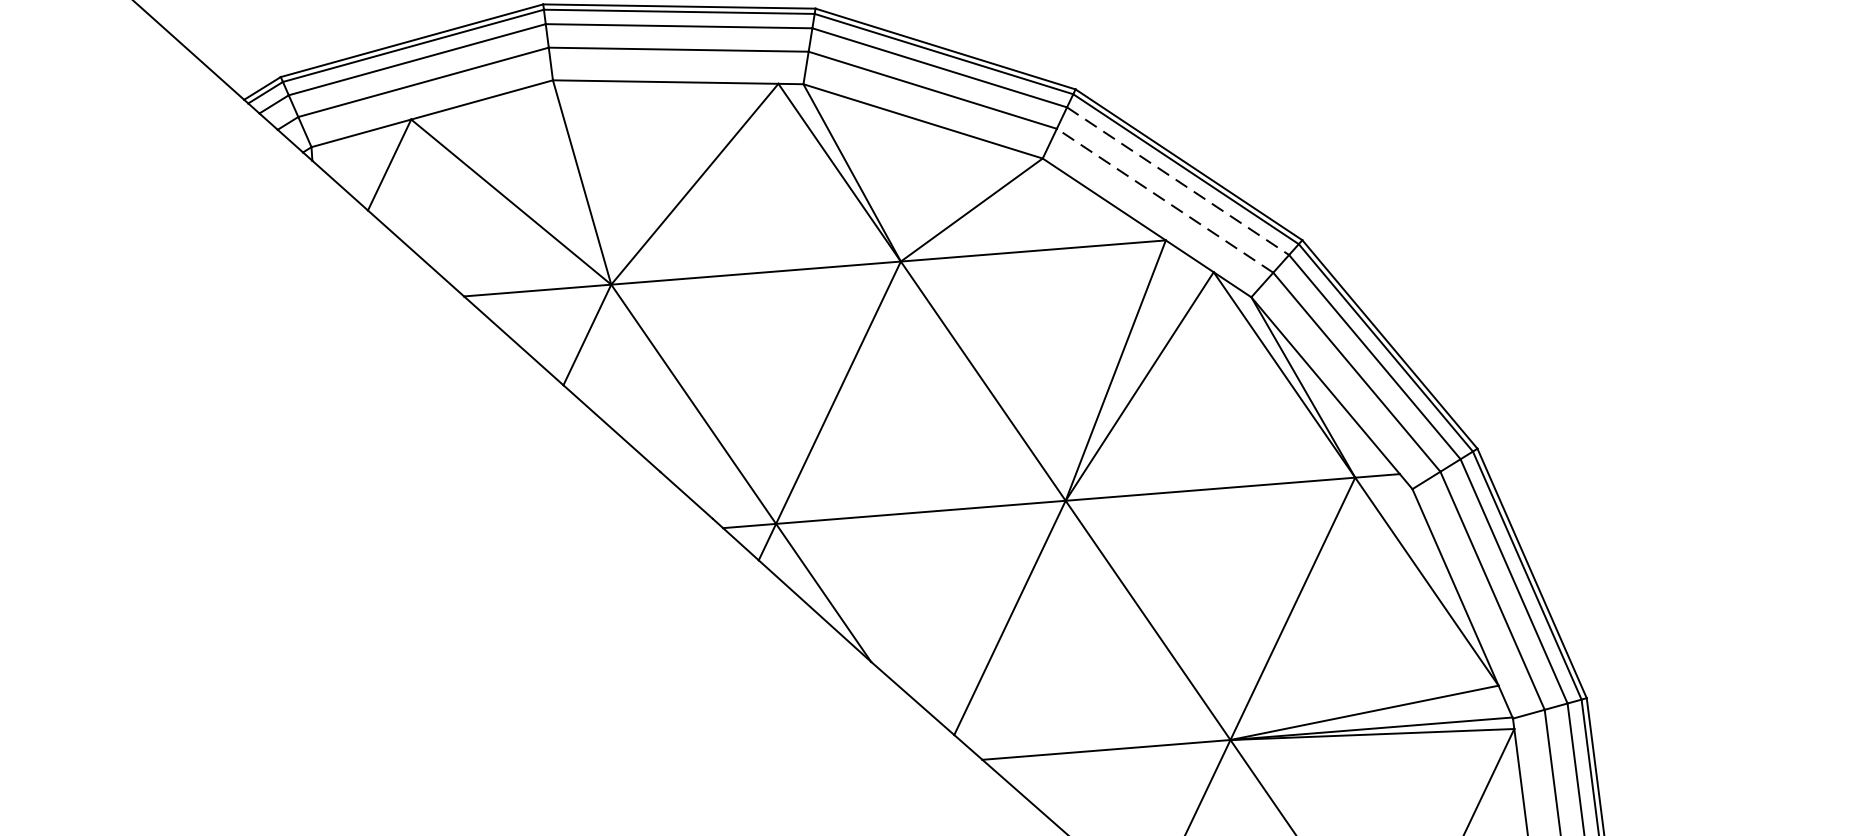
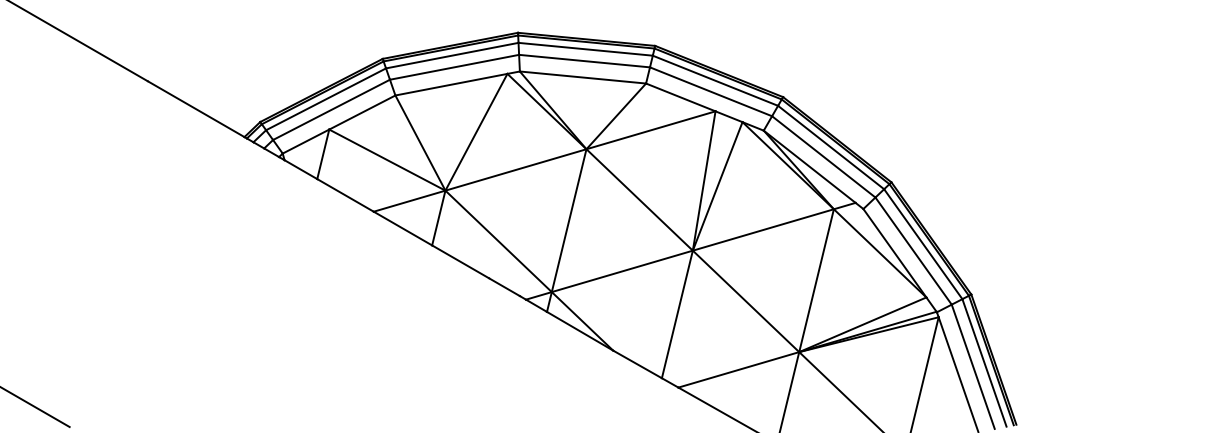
line: (1178, 180) -> (715, 80), dashed -> solid
line: (1166, 200) -> (711, 91), dashed -> solid

